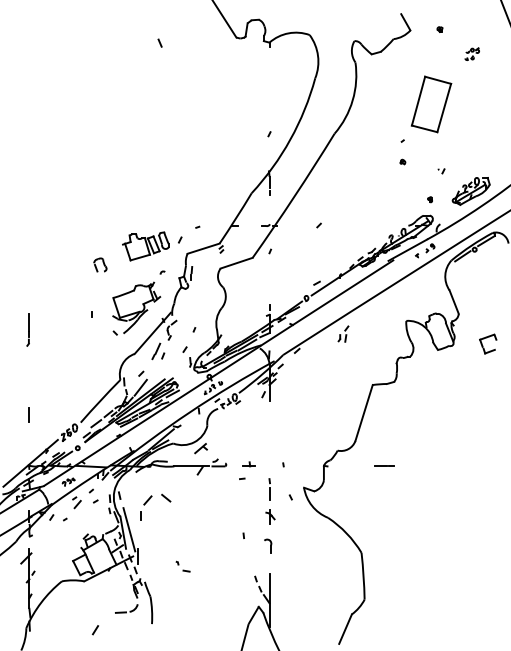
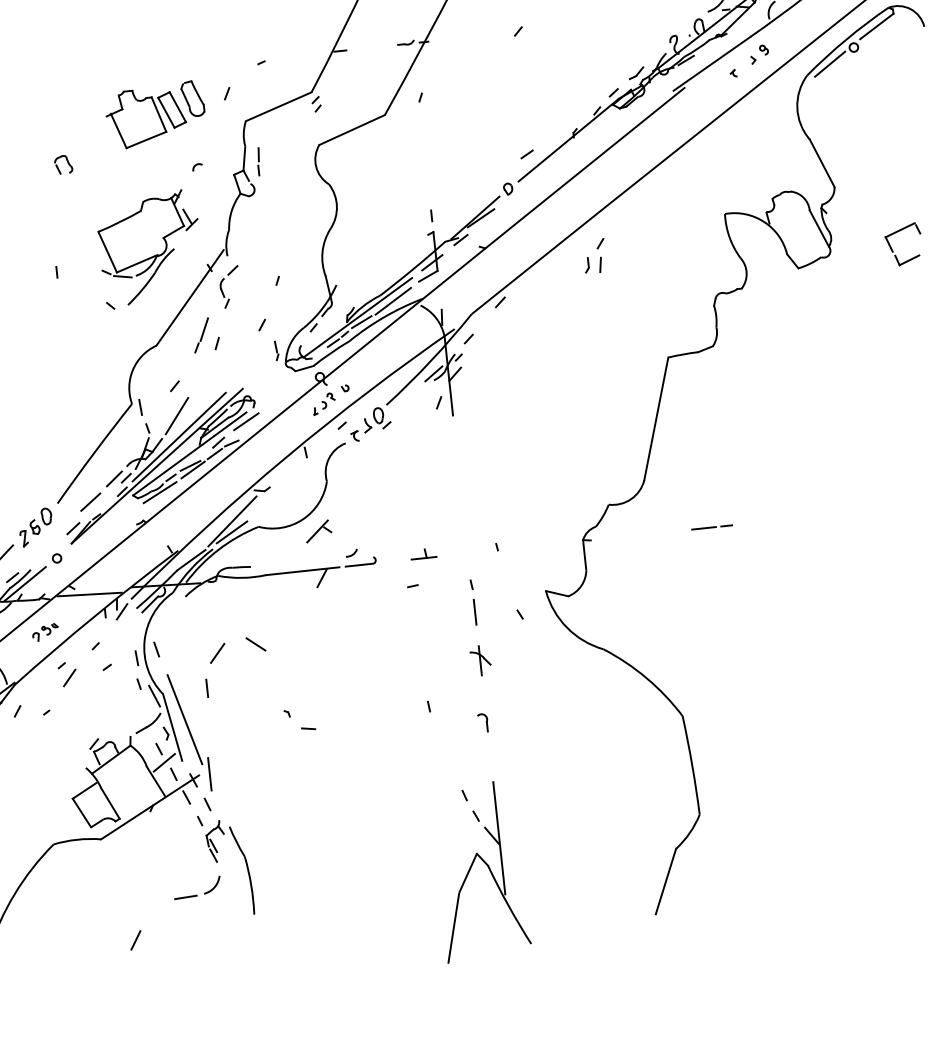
part: (100, 264) -> (63, 163), size x0.62
part: (268, 545) -> (483, 721), size x0.62
part: (182, 566) -> (298, 719), moved

